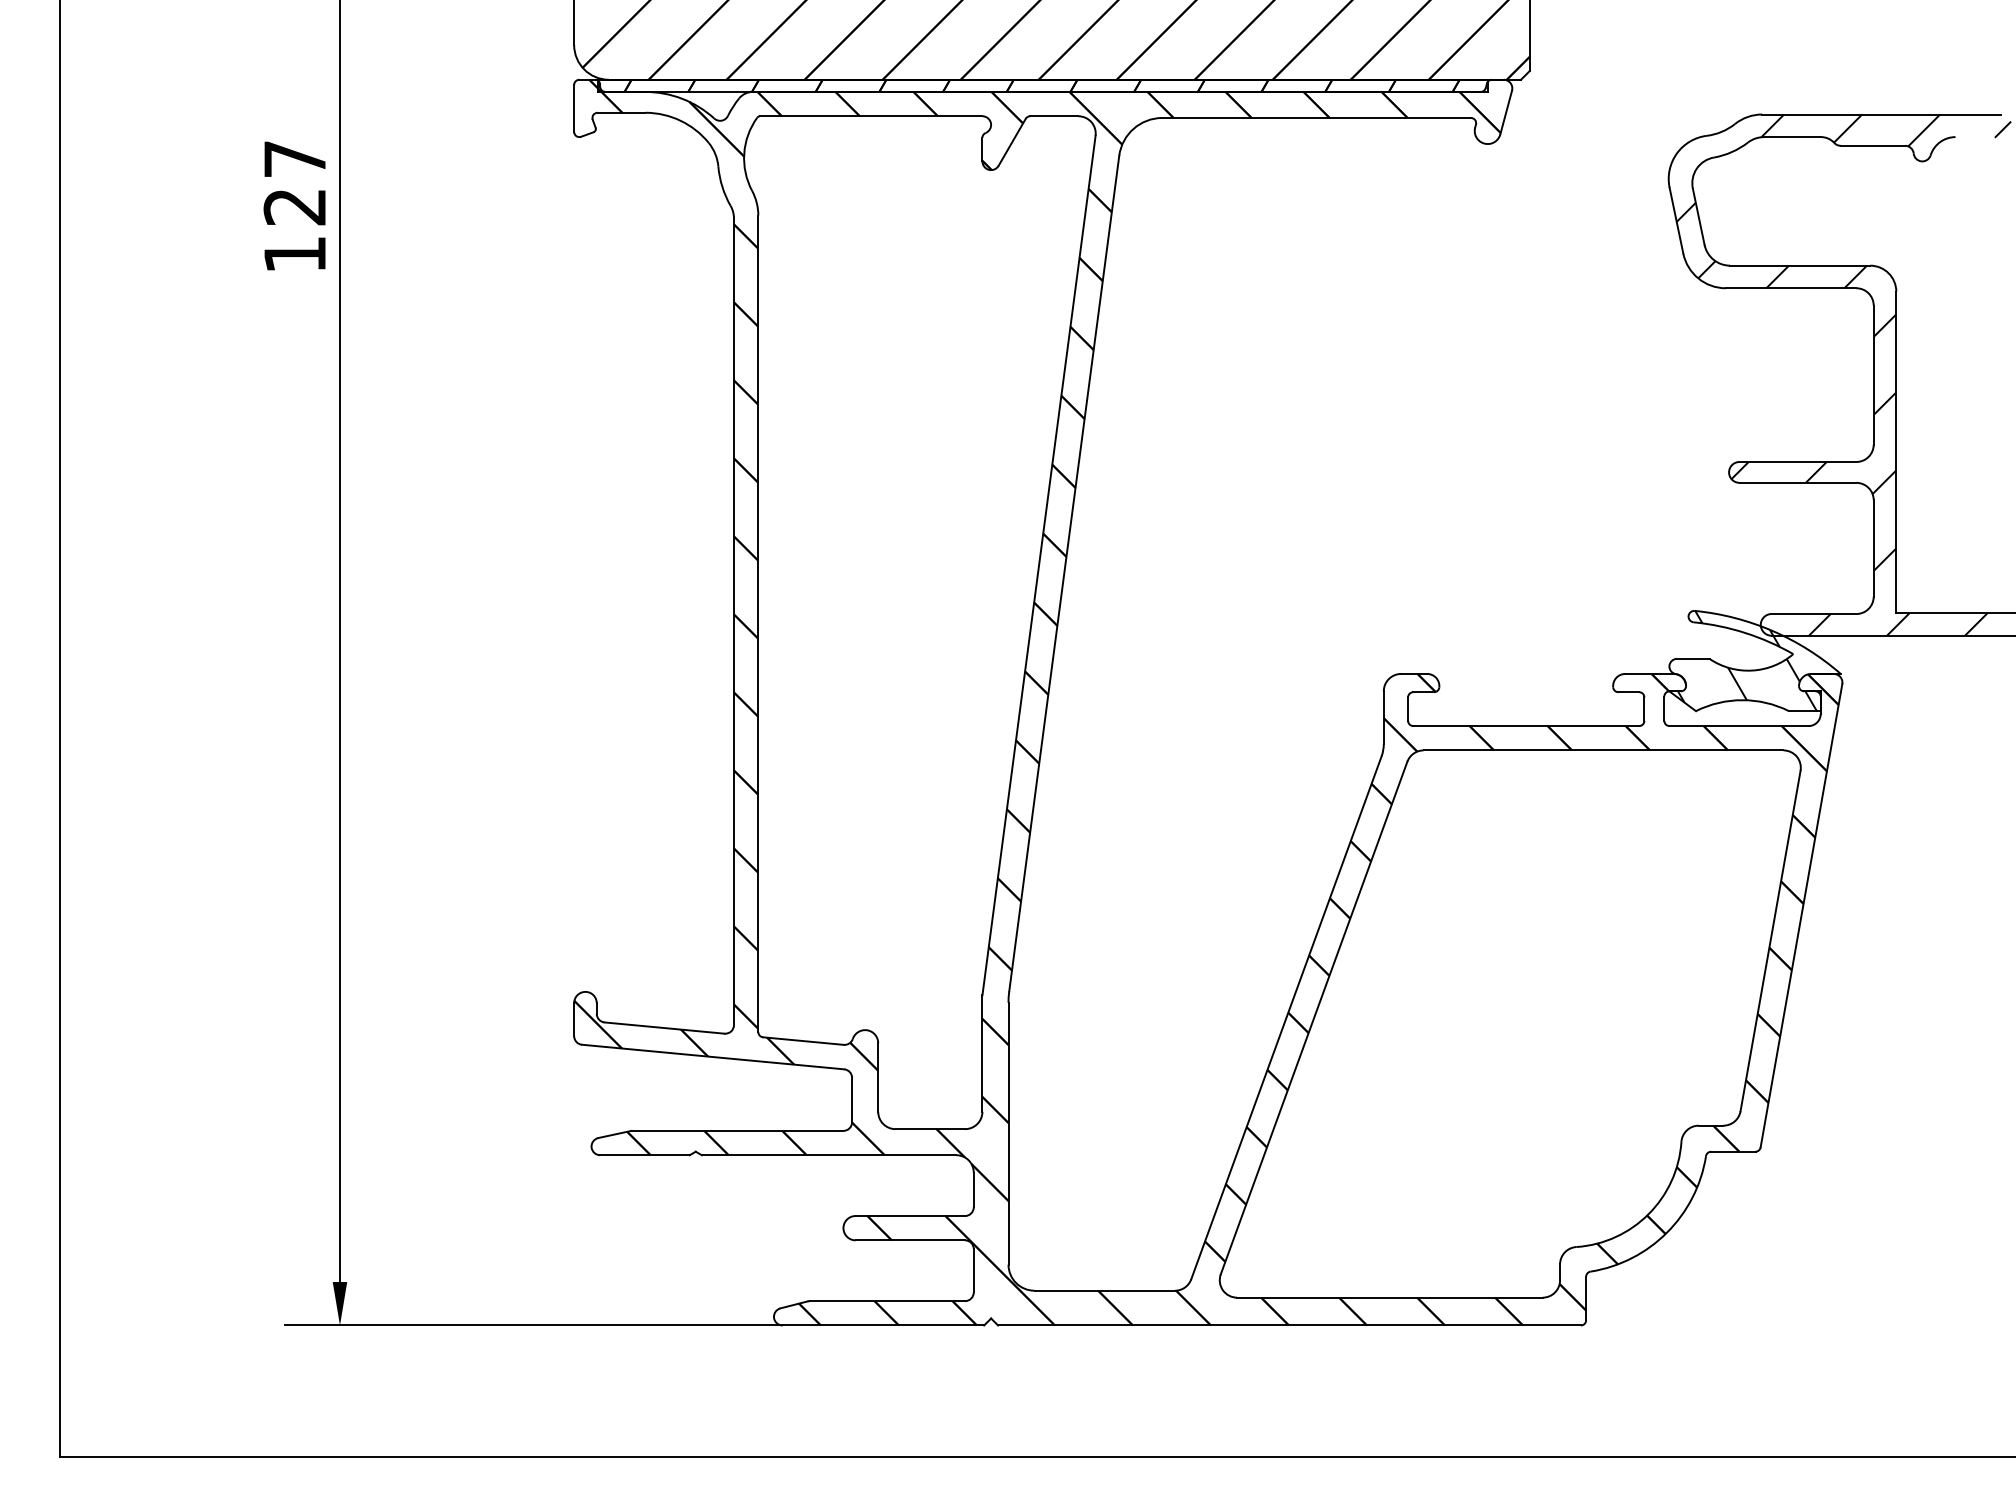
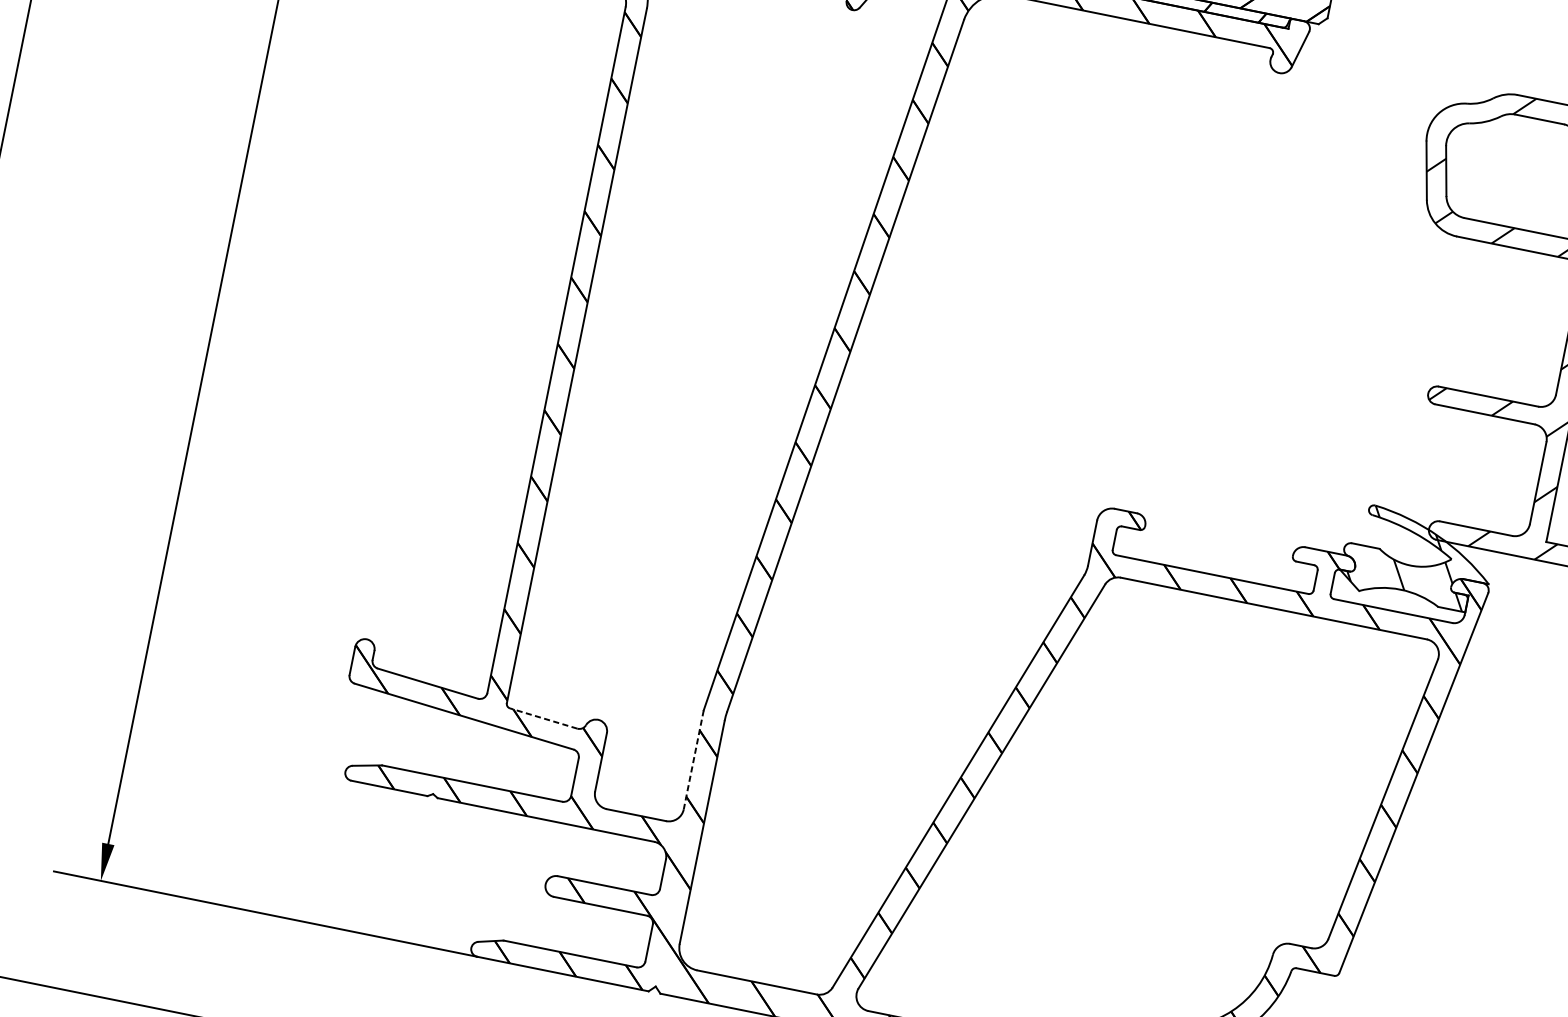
line: (803, 1041) -> (543, 718), solid -> dashed
line: (982, 1054) -> (693, 760), solid -> dashed

